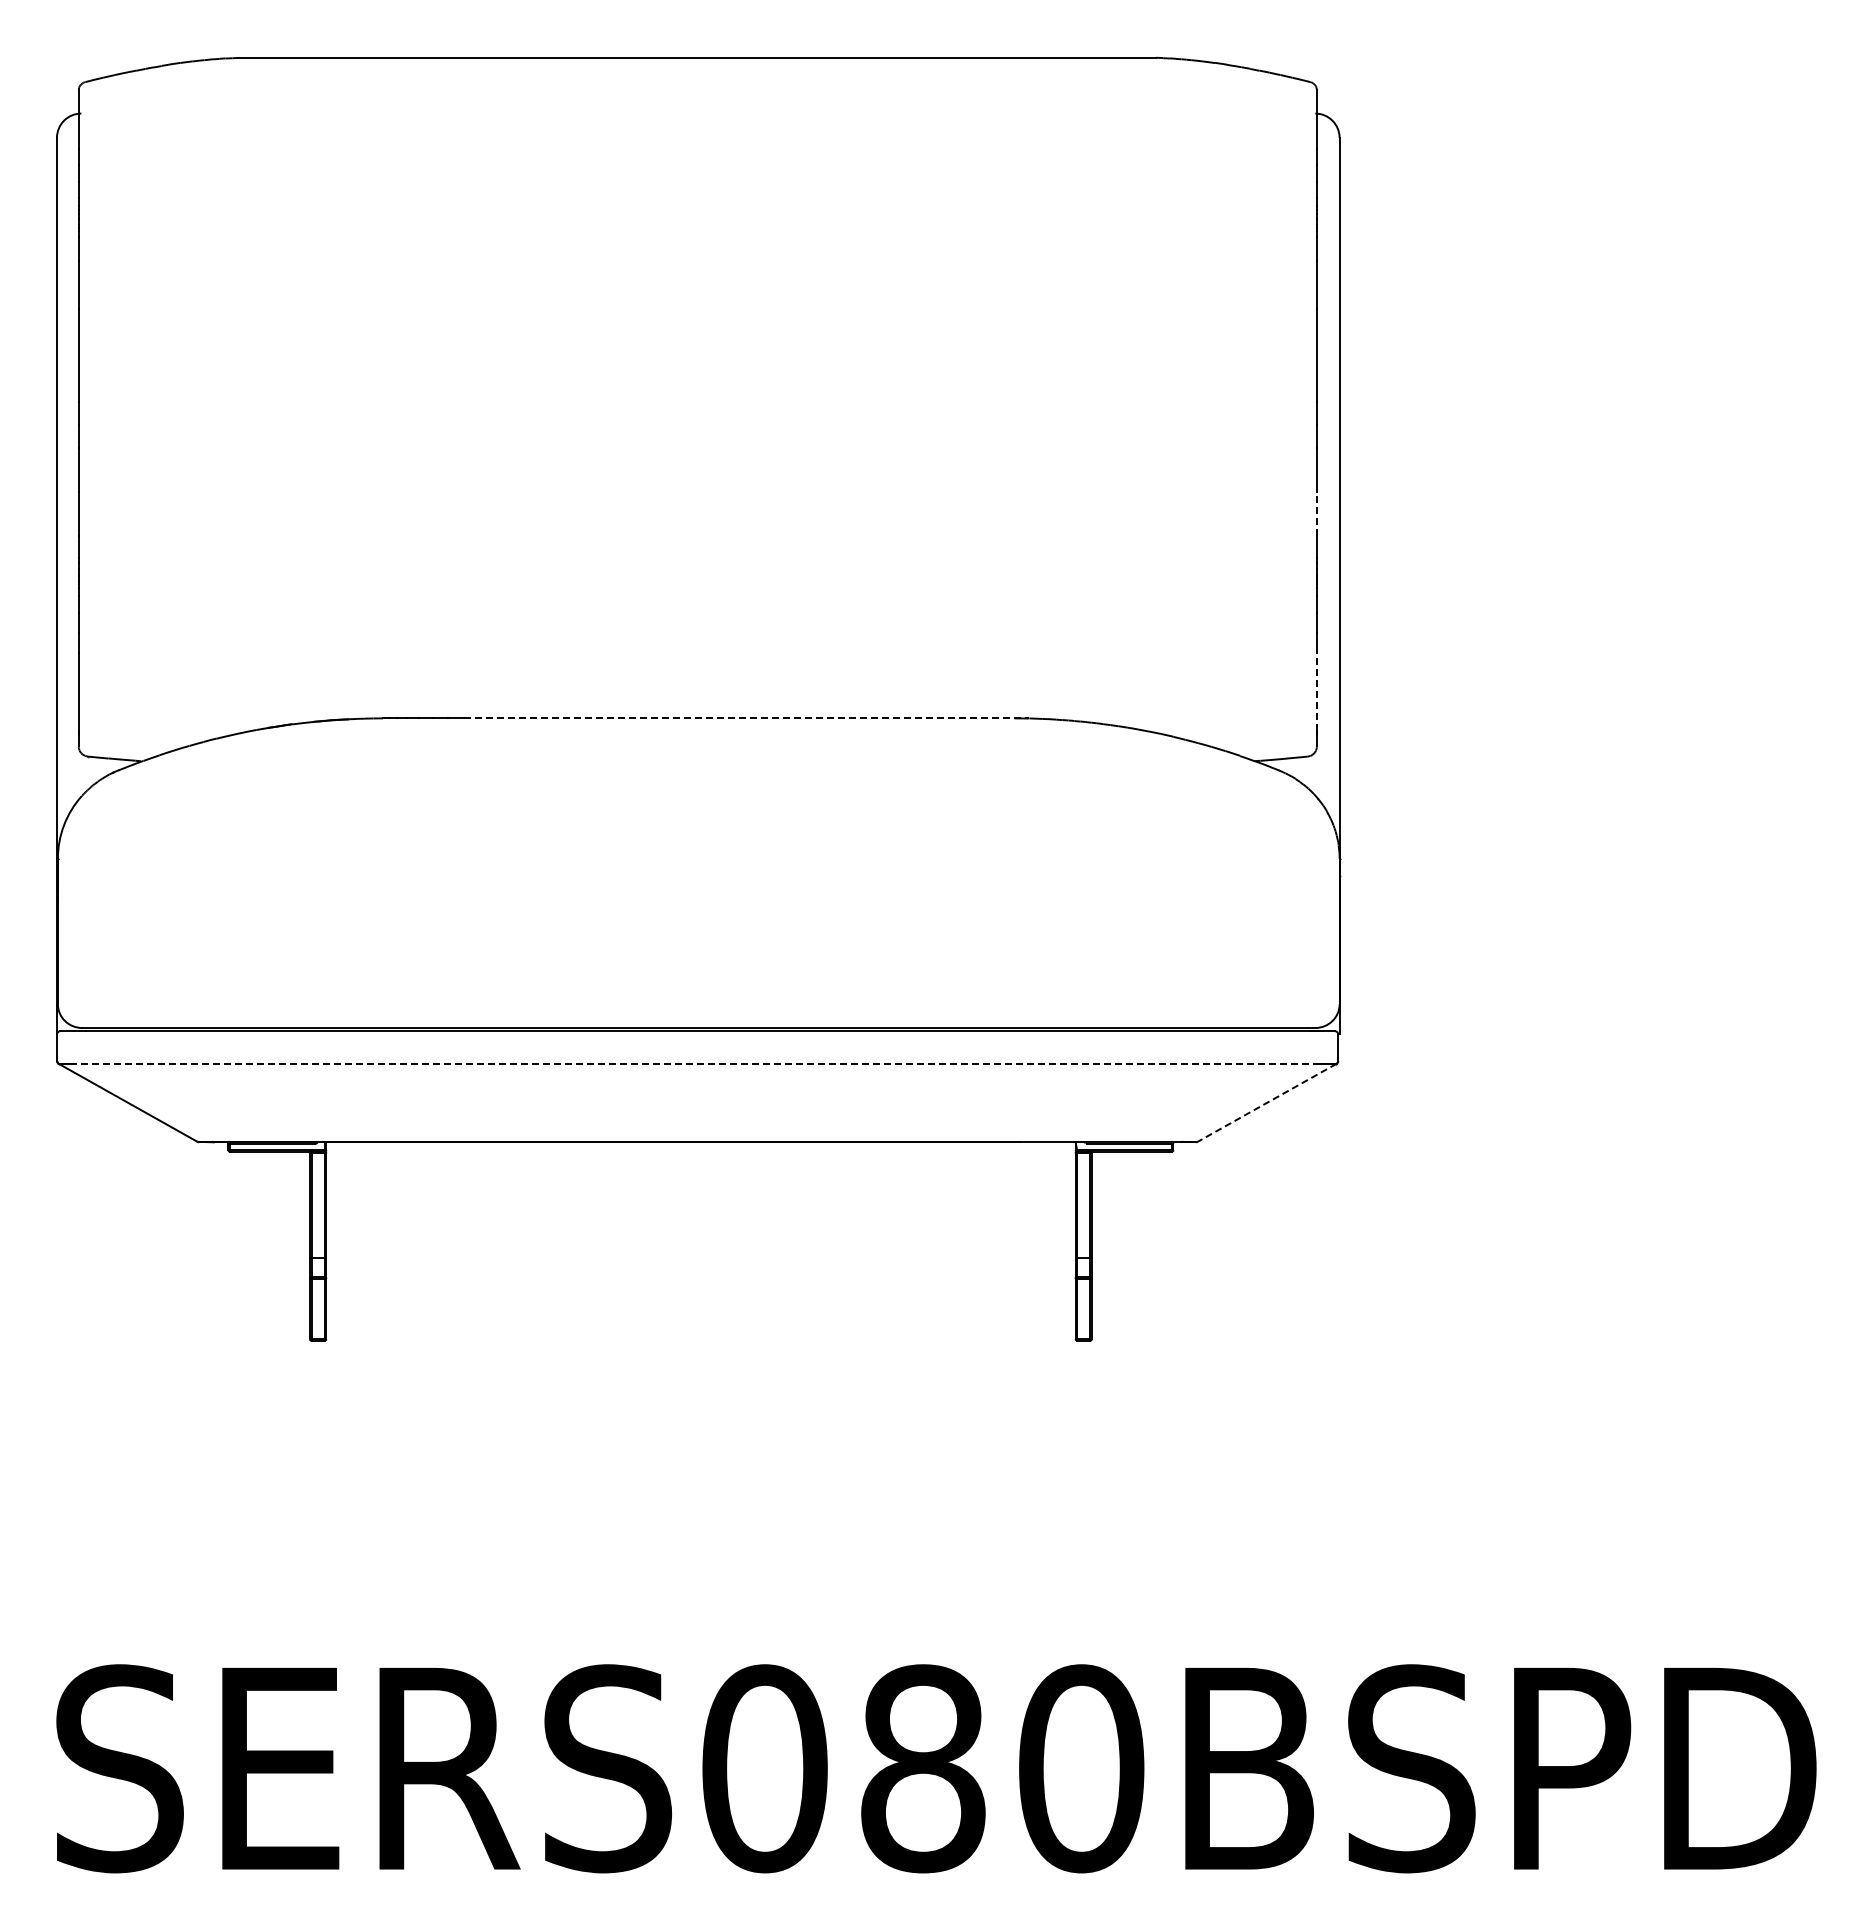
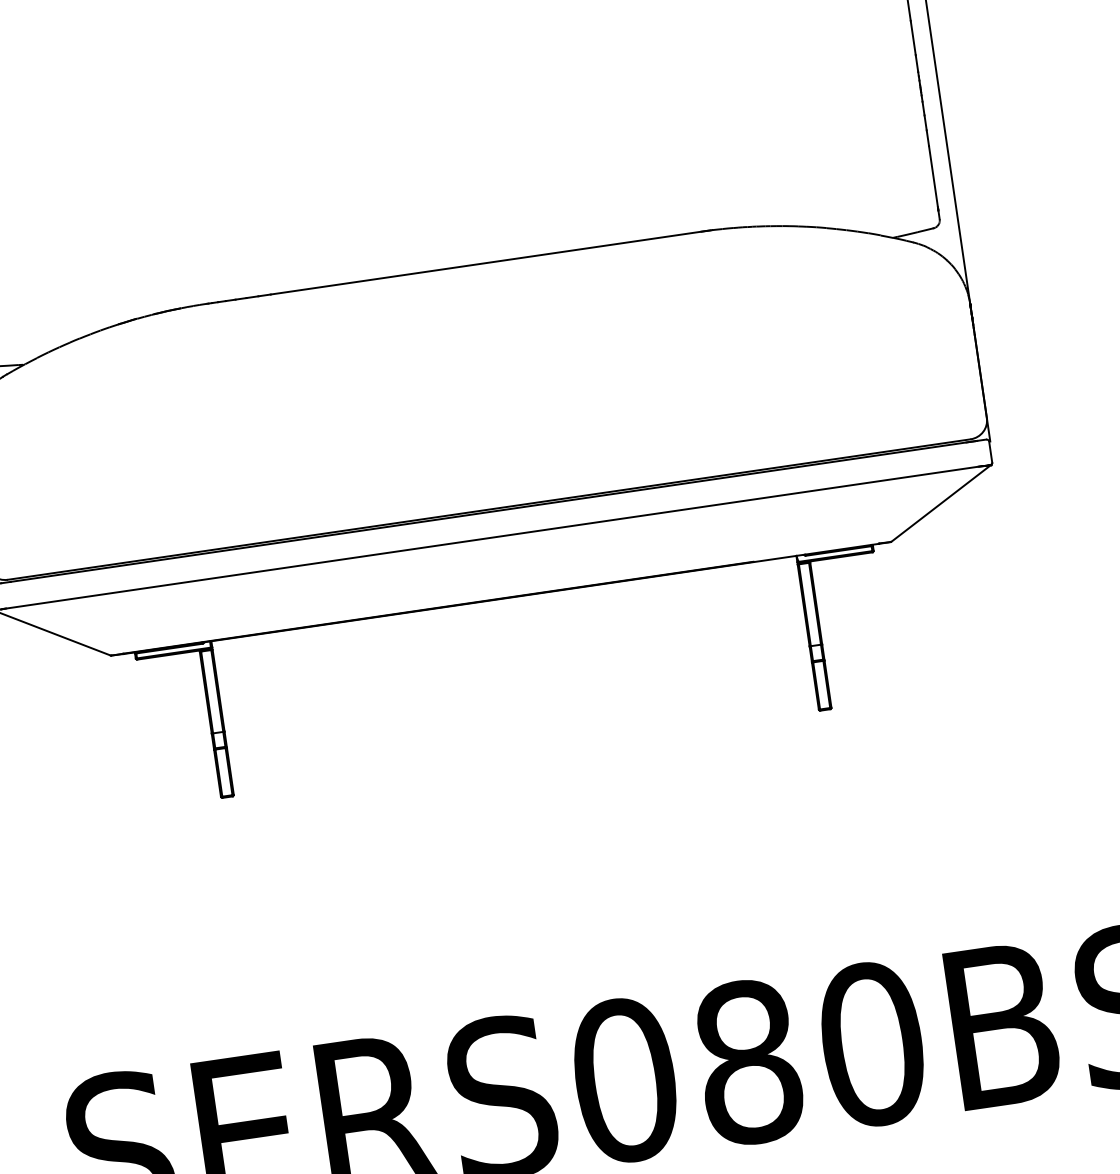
line: (1316, 514) -> (913, 38), dashed -> solid
line: (1316, 691) -> (933, 176), dashed -> solid
line: (746, 718) -> (491, 262), dashed -> solid
line: (697, 1063) -> (492, 537), dashed -> solid
line: (1267, 1102) -> (941, 502), dashed -> solid

